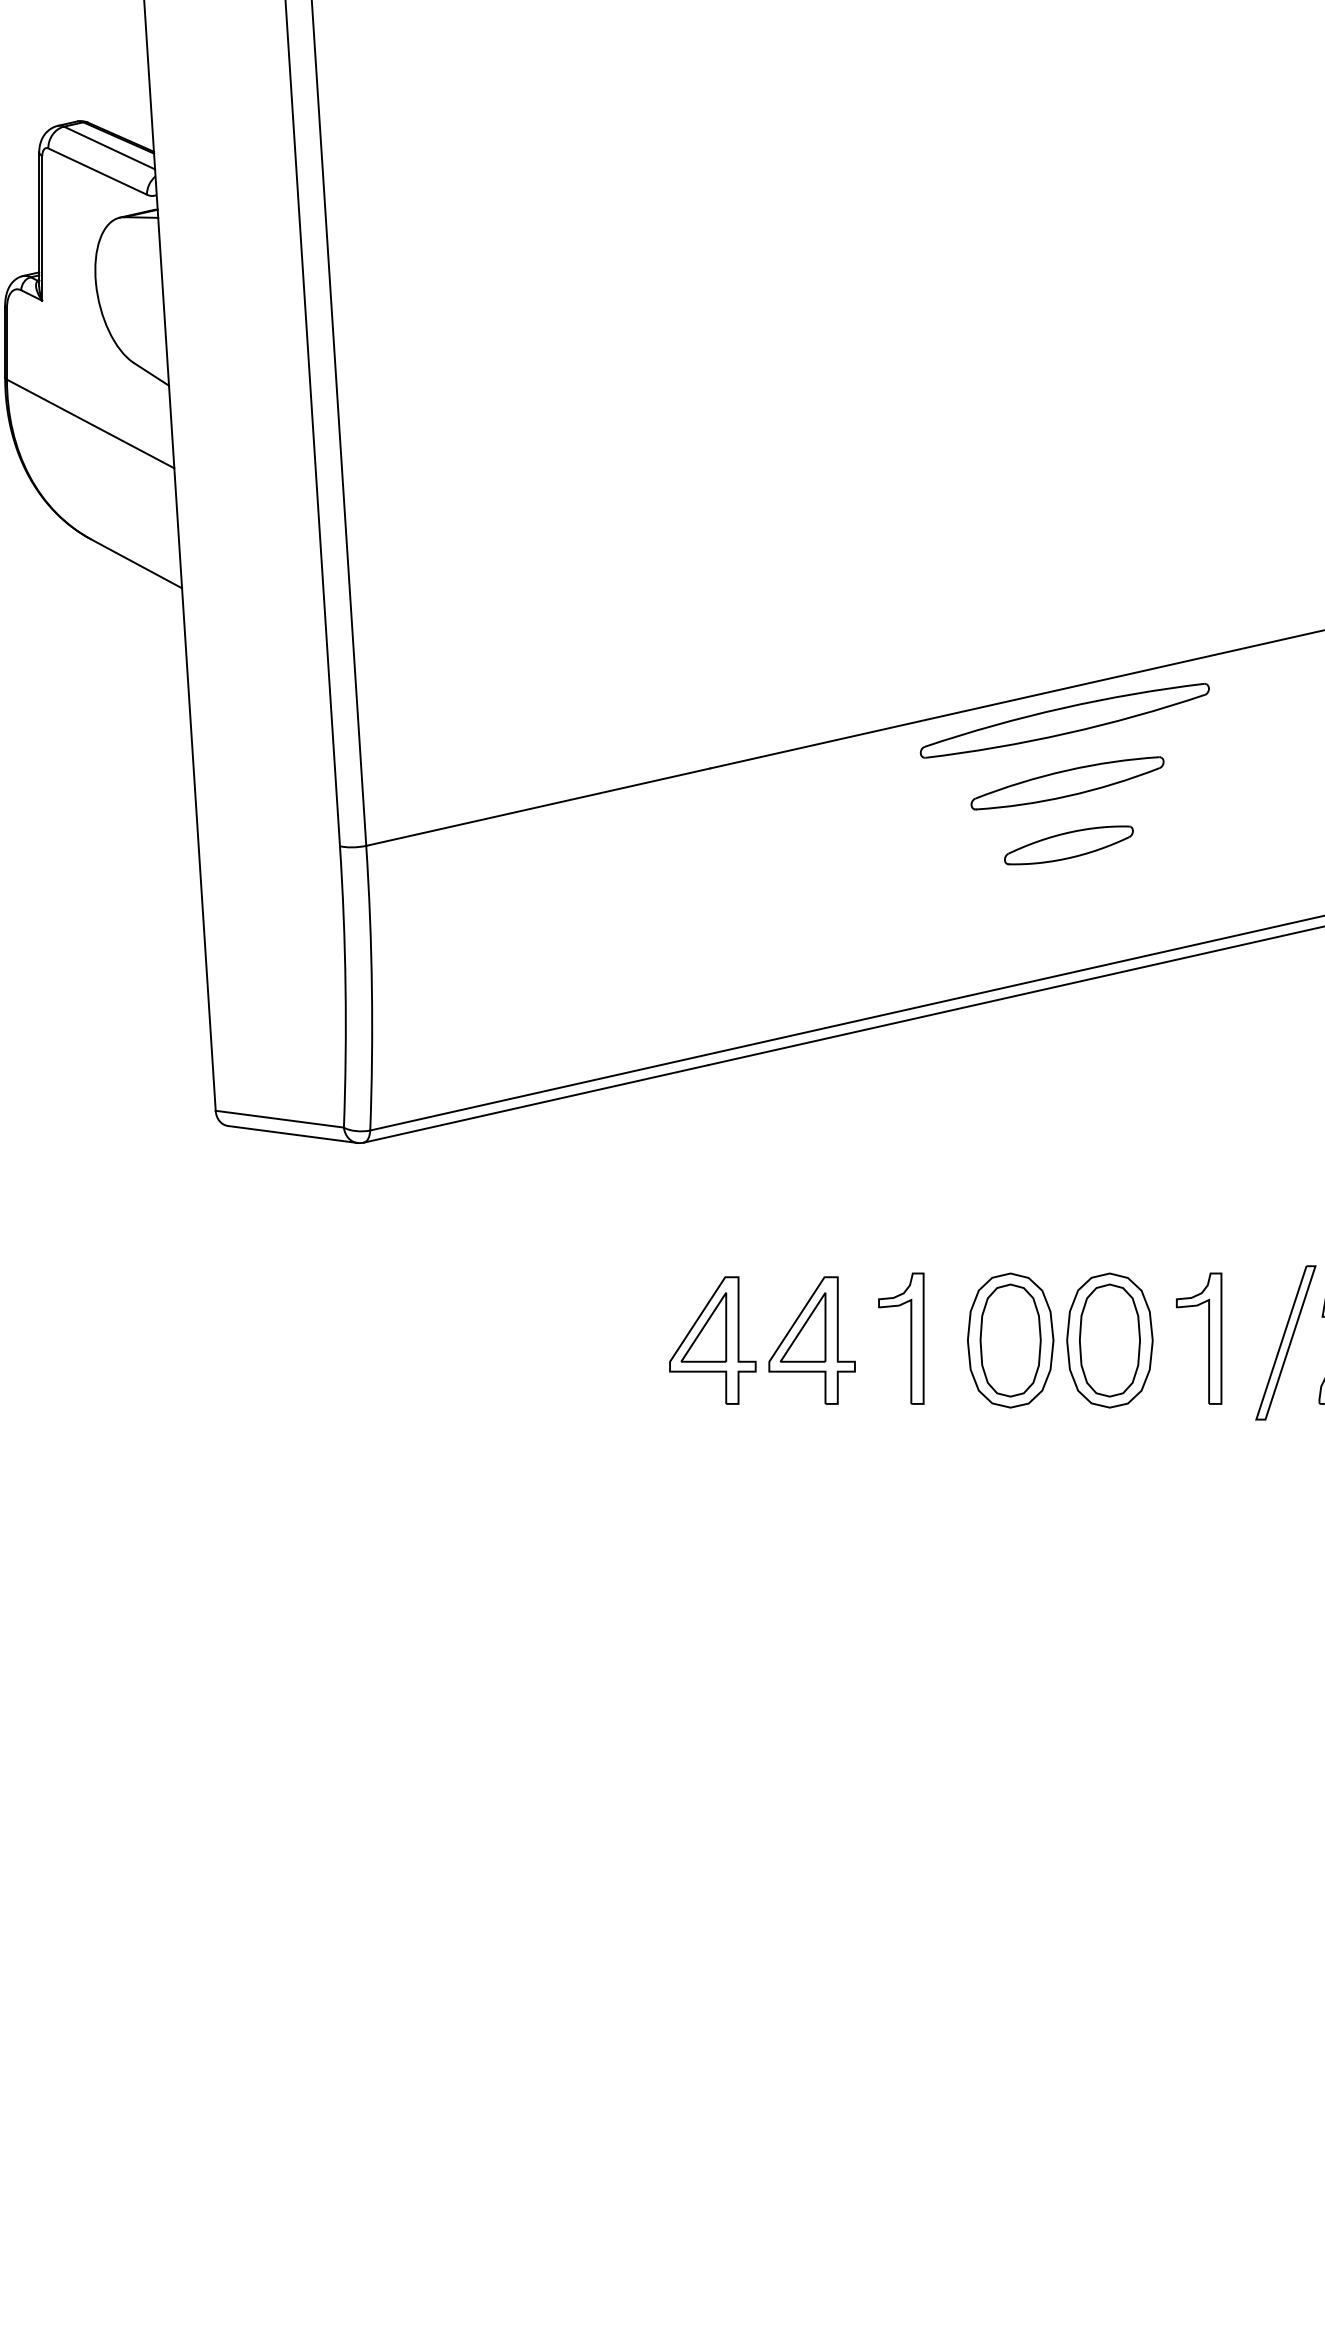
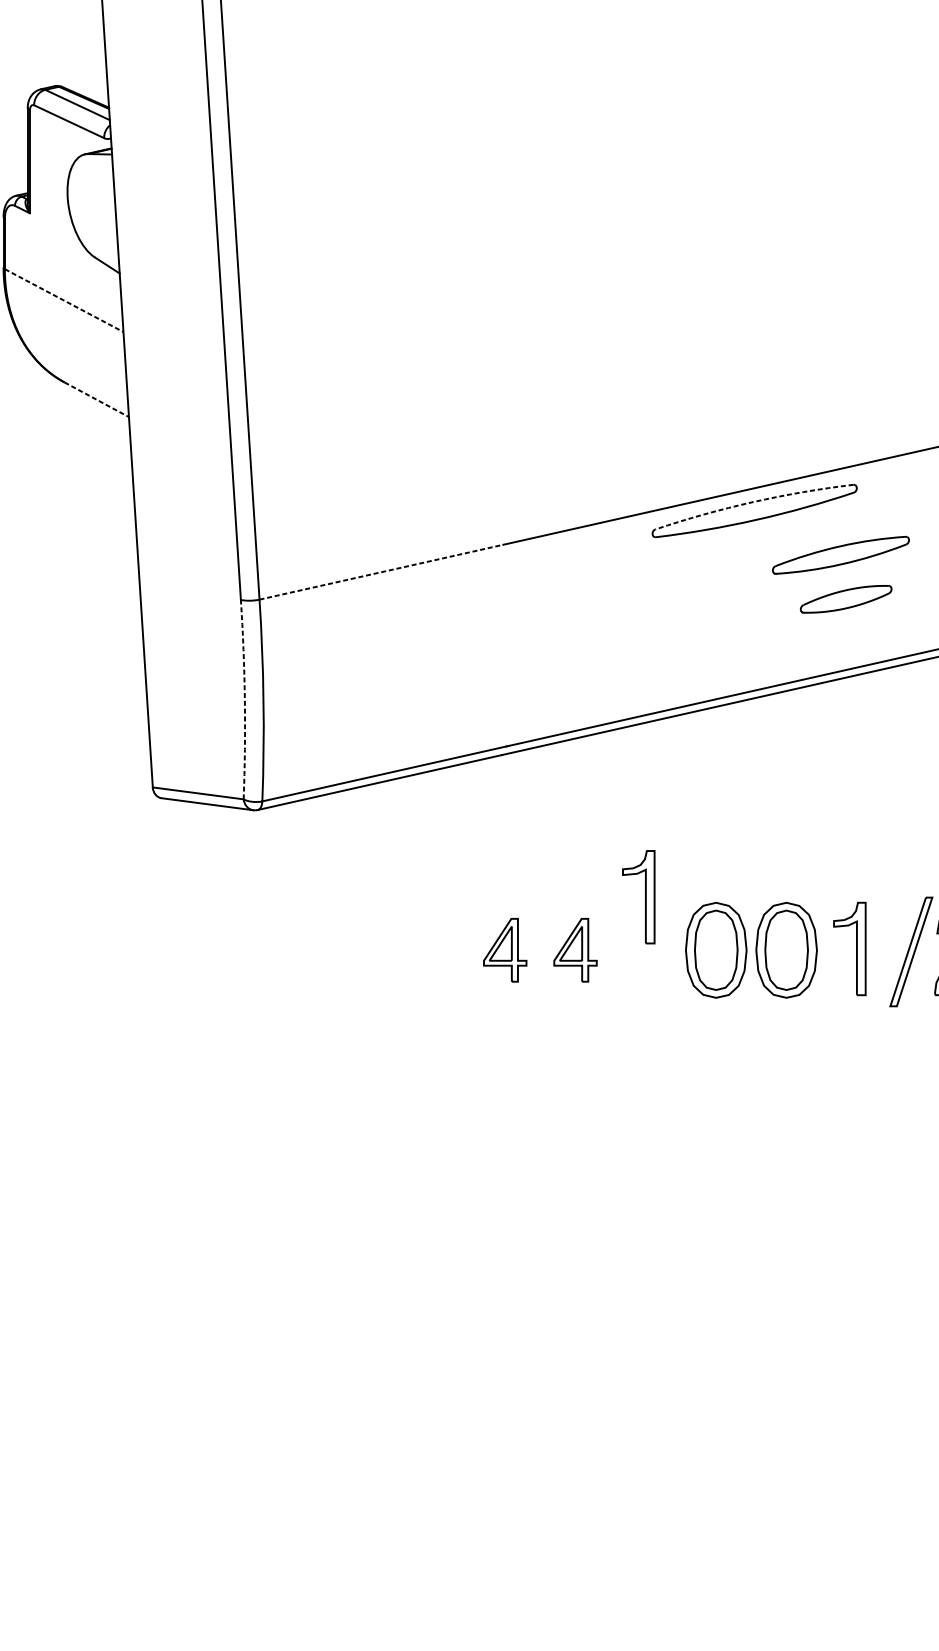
line: (90, 423) -> (64, 300), solid -> dashed
line: (136, 563) -> (96, 399), solid -> dashed
arc: (1062, 708) -> (753, 502), solid -> dashed
part: (1067, 783) -> (840, 555), moved
line: (538, 807) -> (381, 572), solid -> dashed
part: (1068, 845) -> (845, 599), moved
arc: (345, 986) -> (244, 699), solid -> dashed
part: (910, 1338) -> (645, 897), moved
part: (712, 1340) -> (504, 950), size x0.7
part: (811, 1340) -> (575, 950), size x0.7

